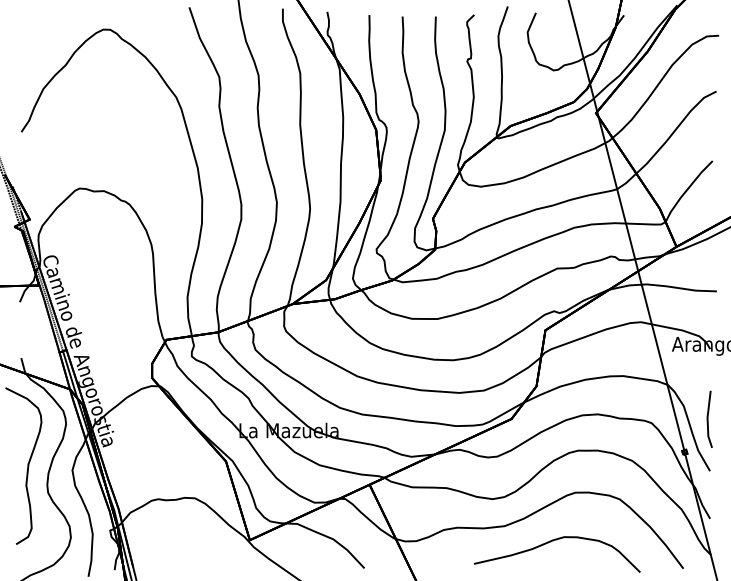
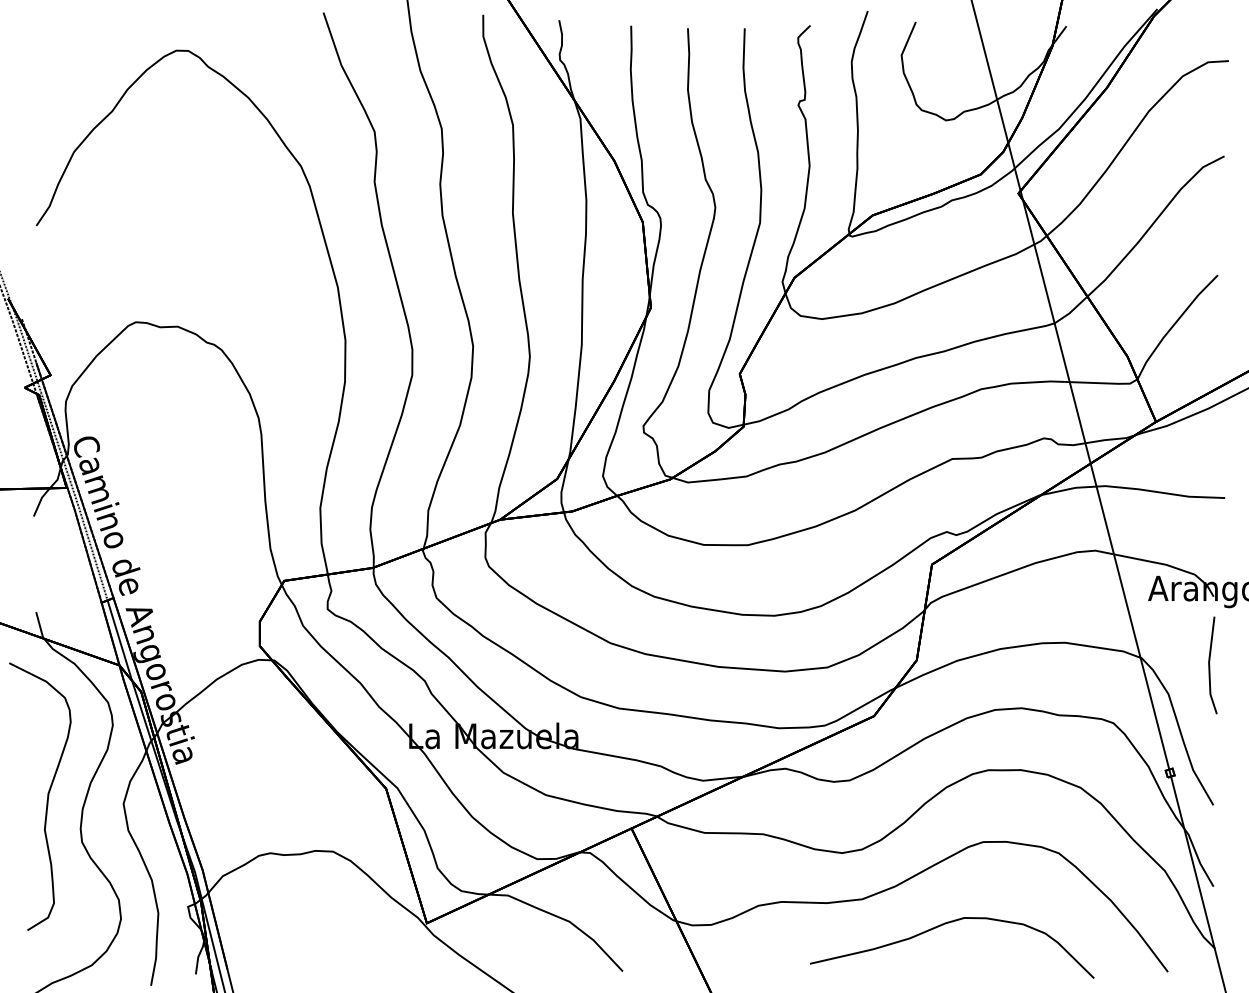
line: (708, 418) -> (1210, 663), moved

